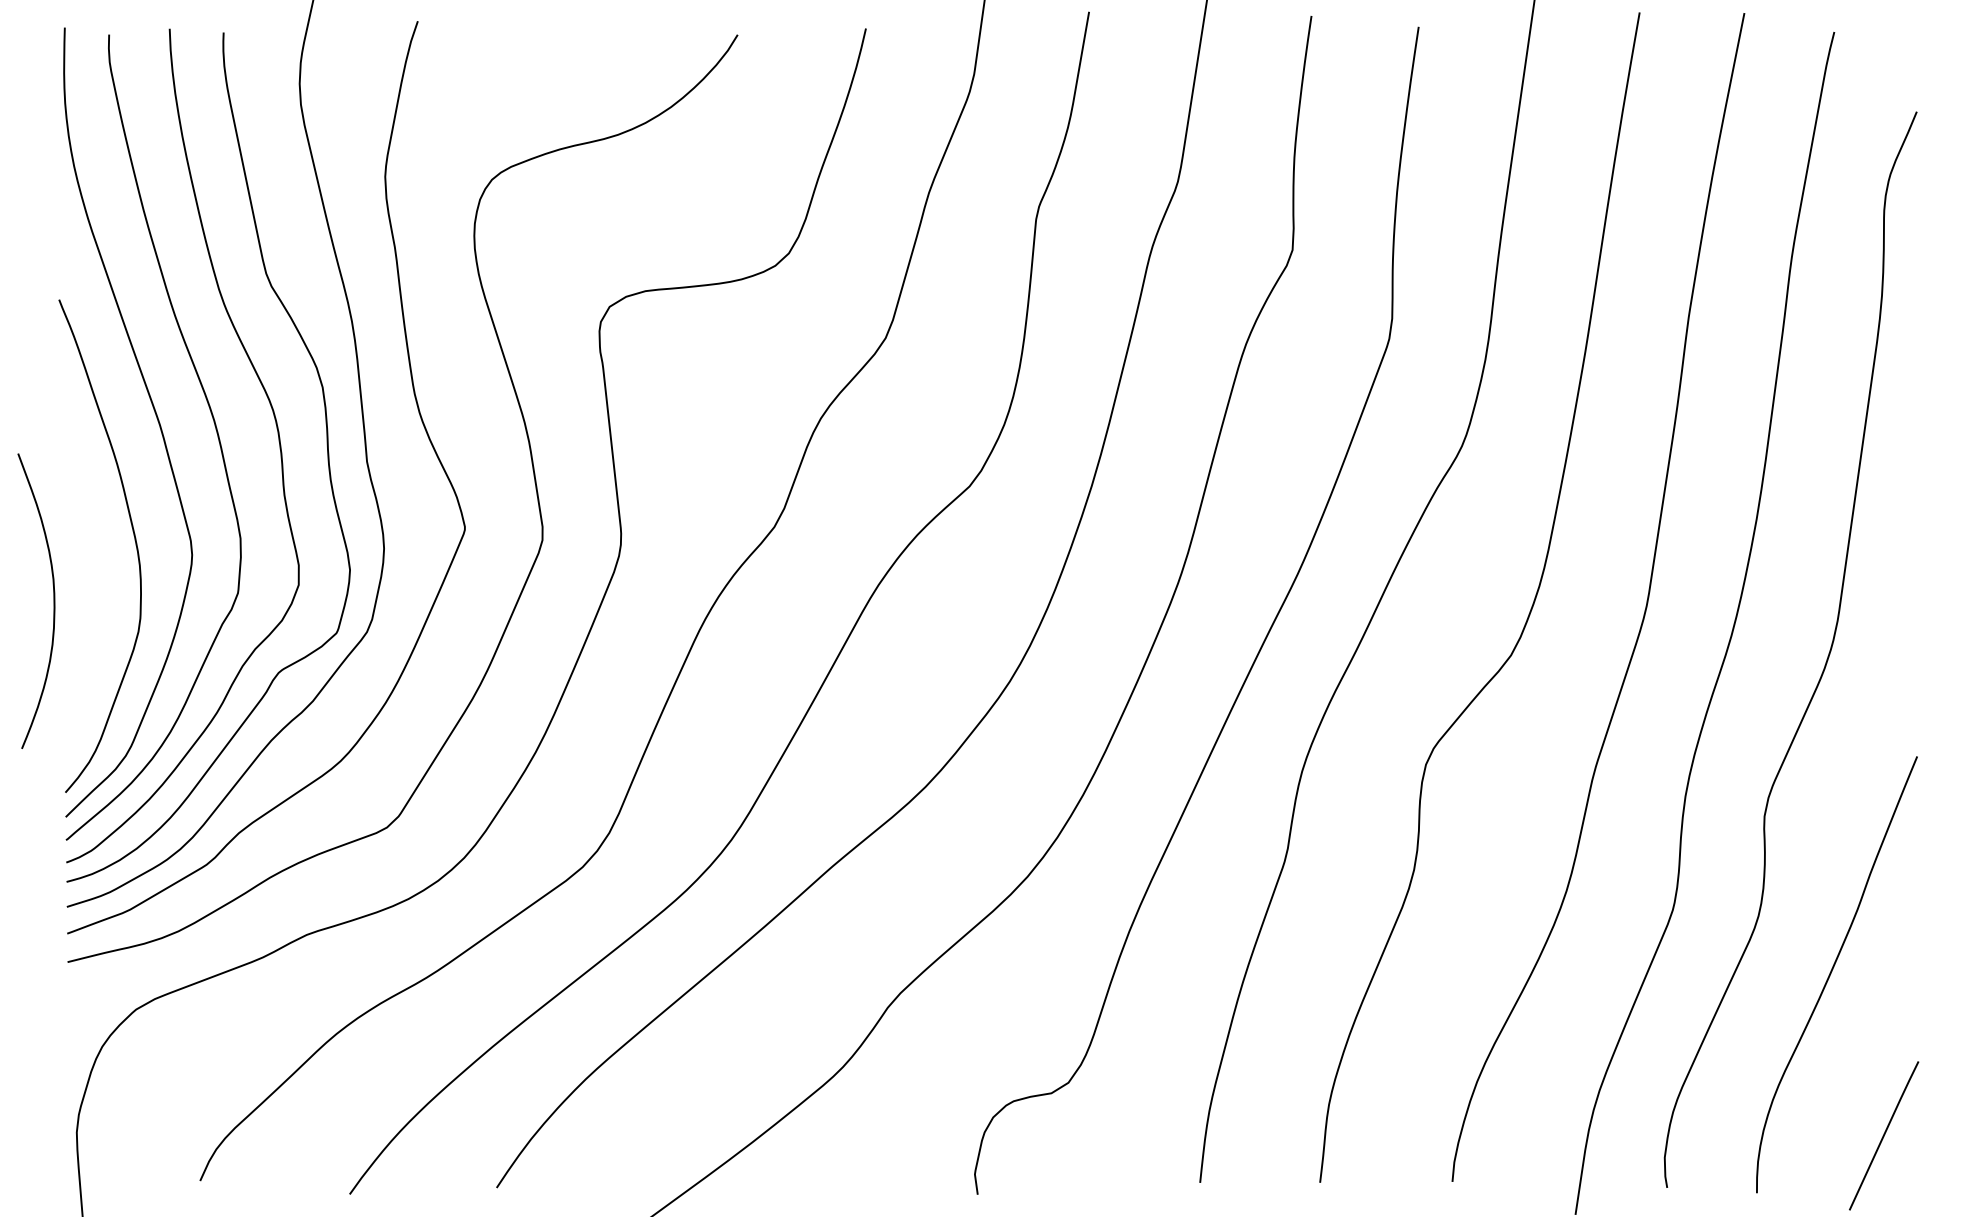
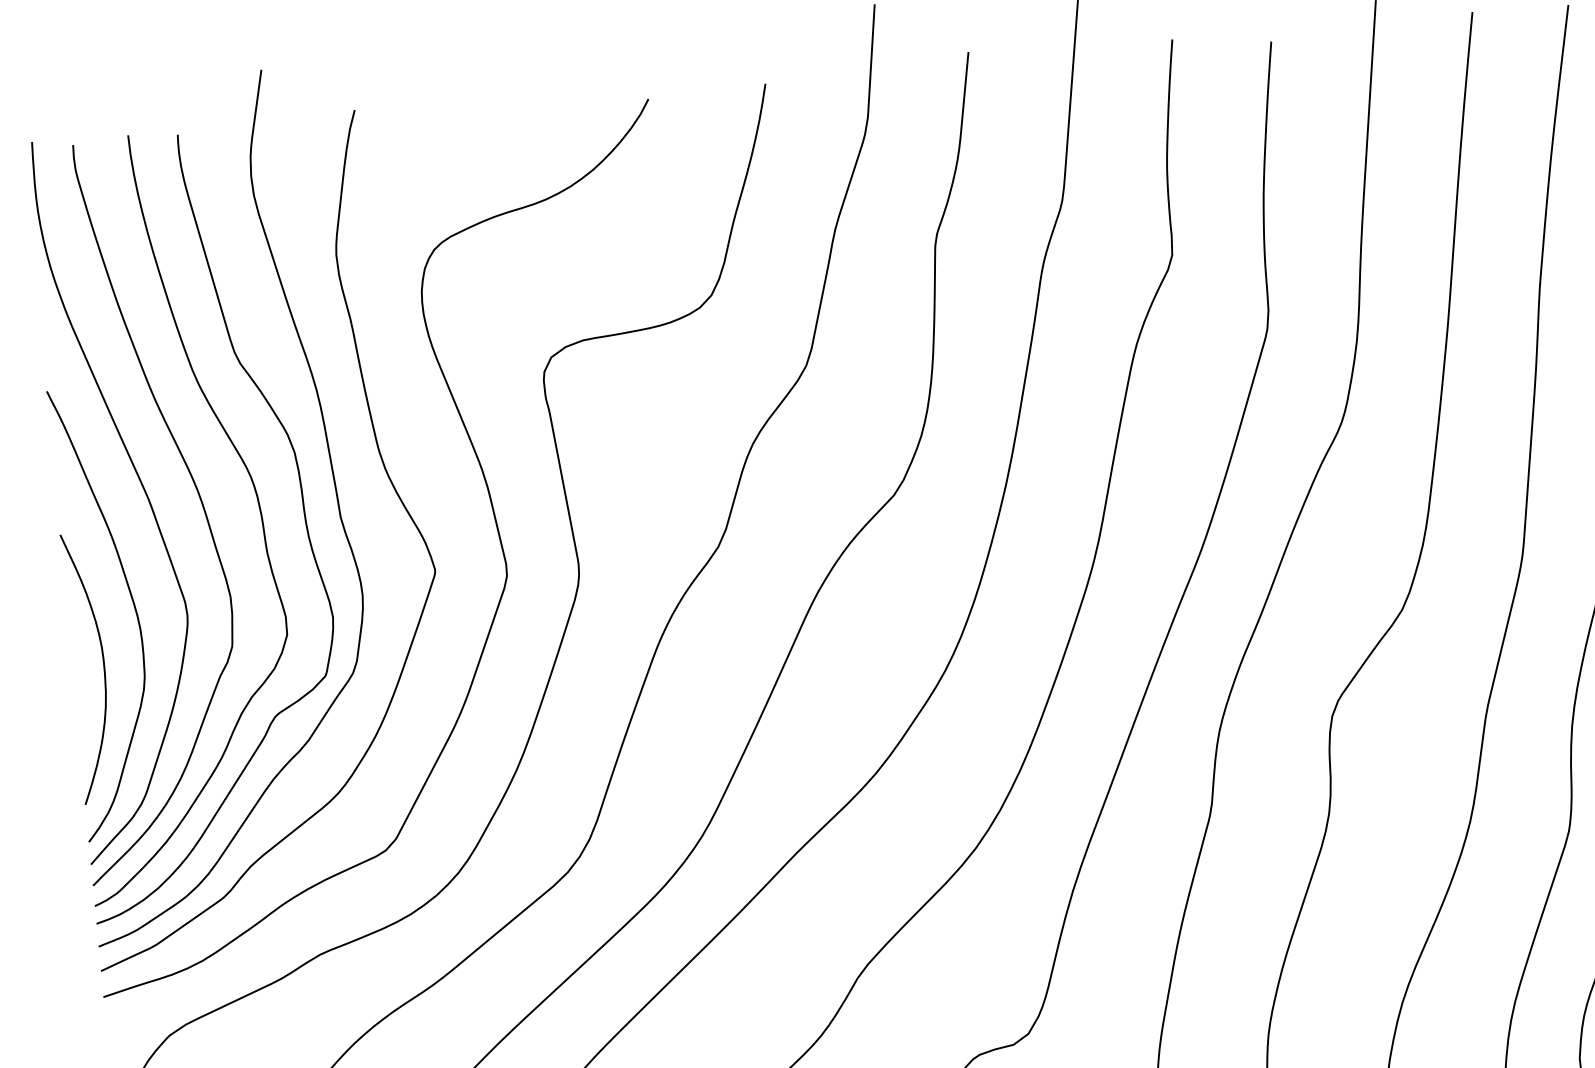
curve: (53, 600) -> (103, 666), moved

